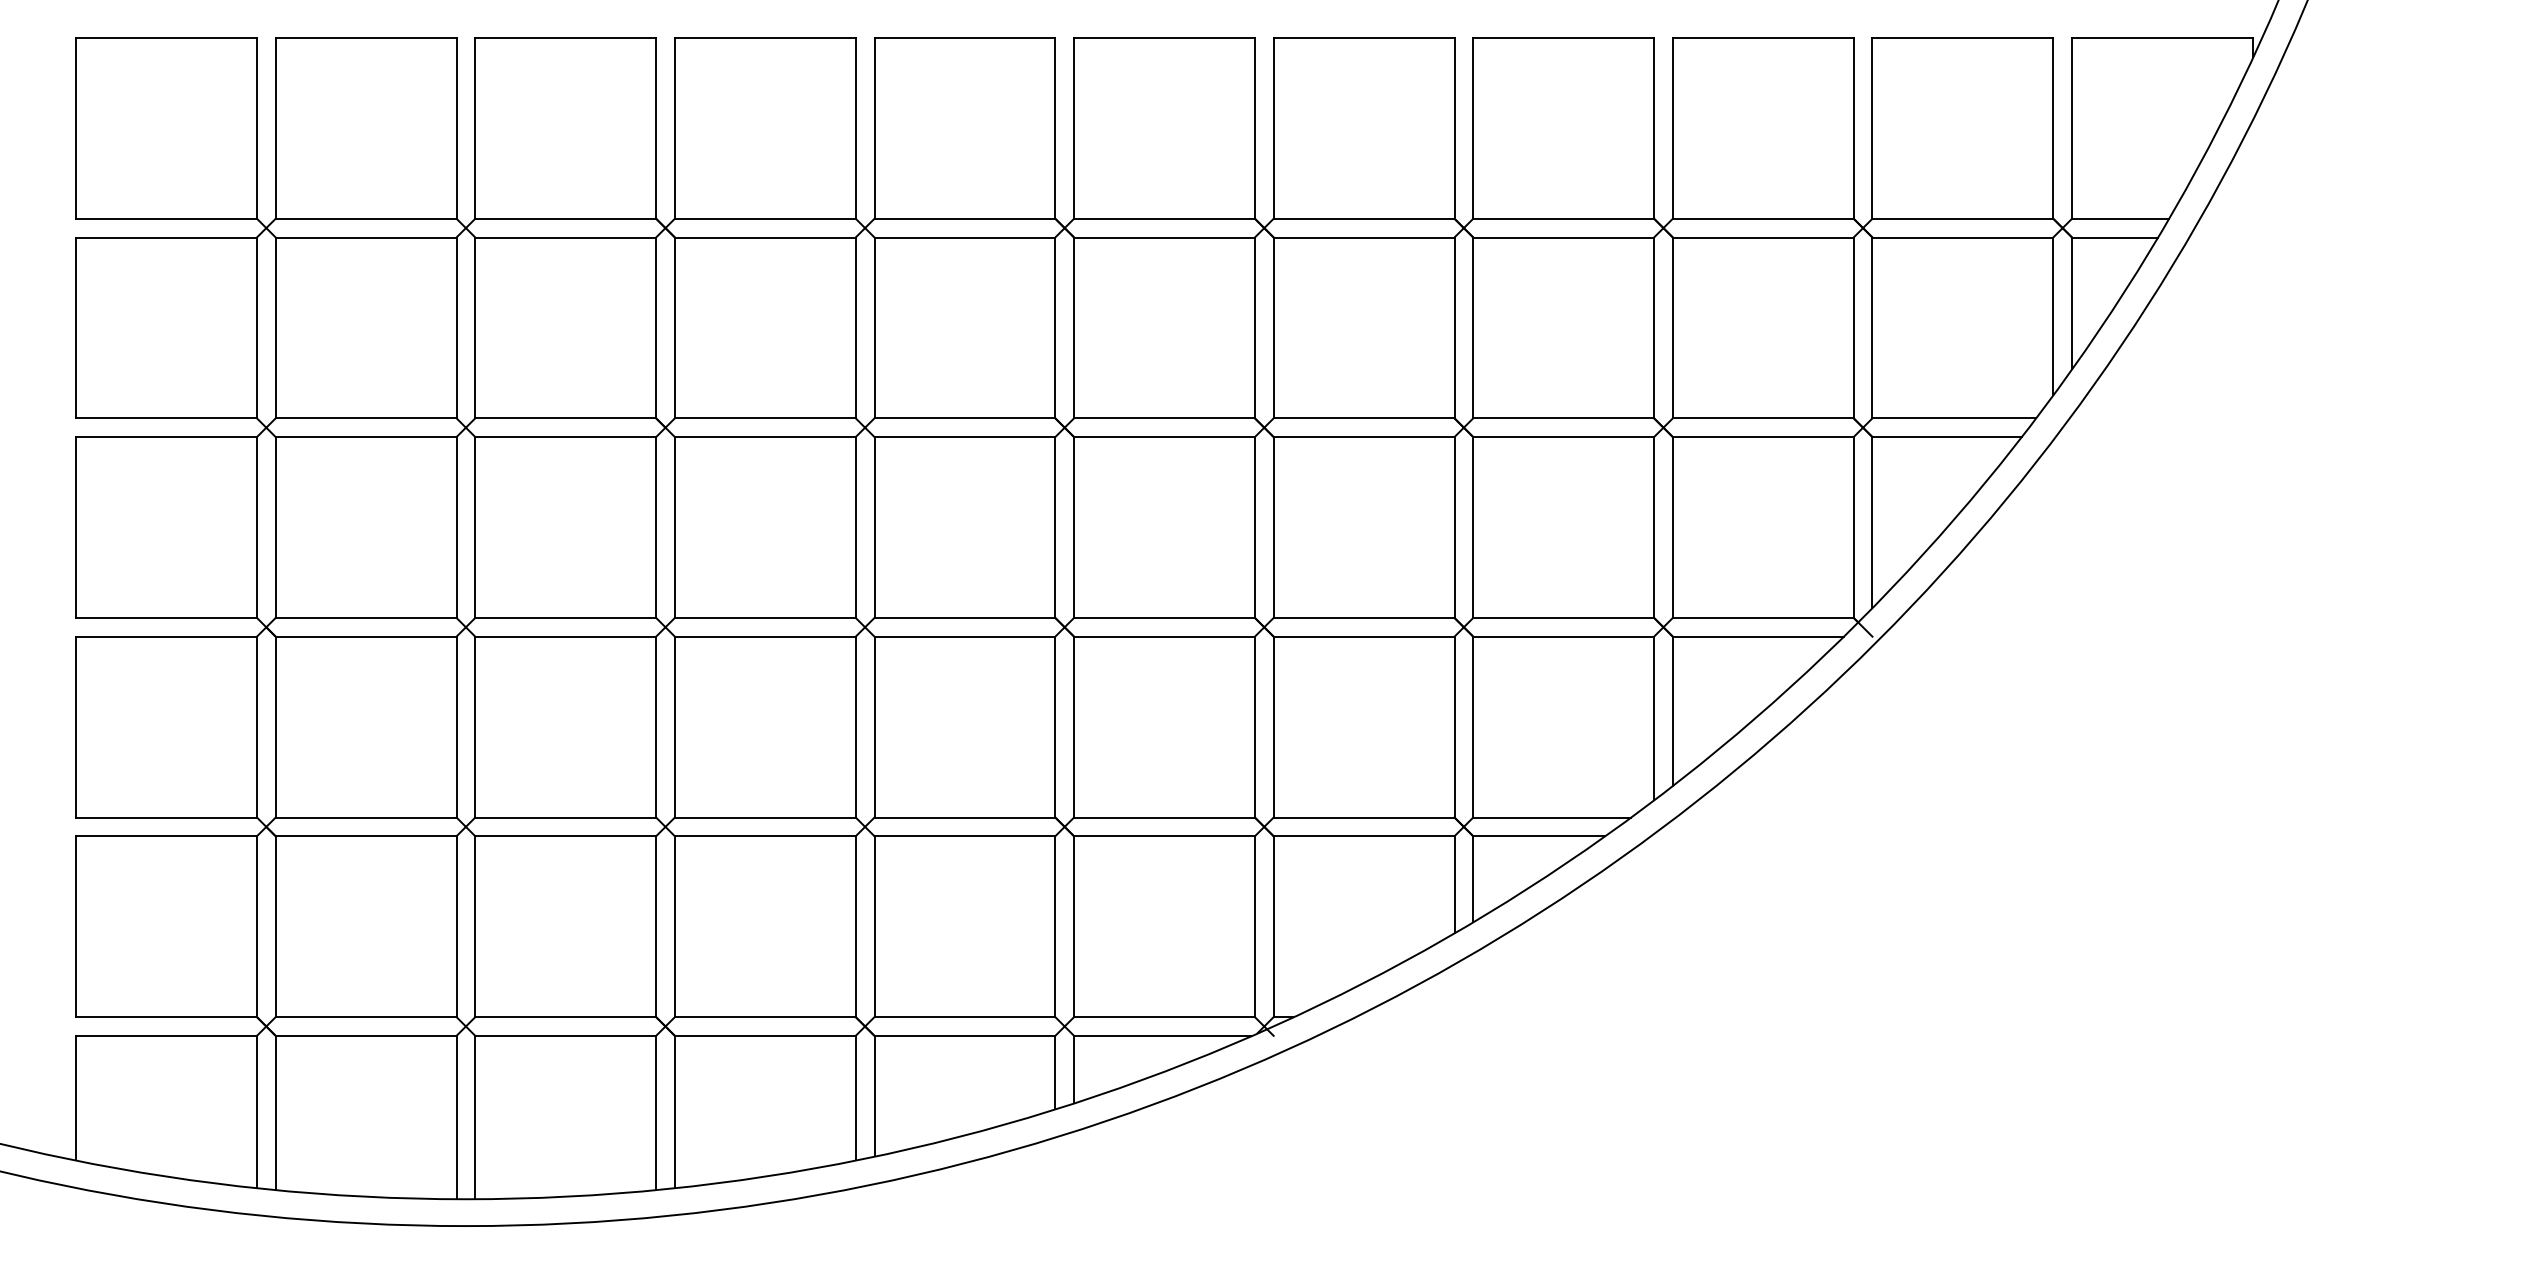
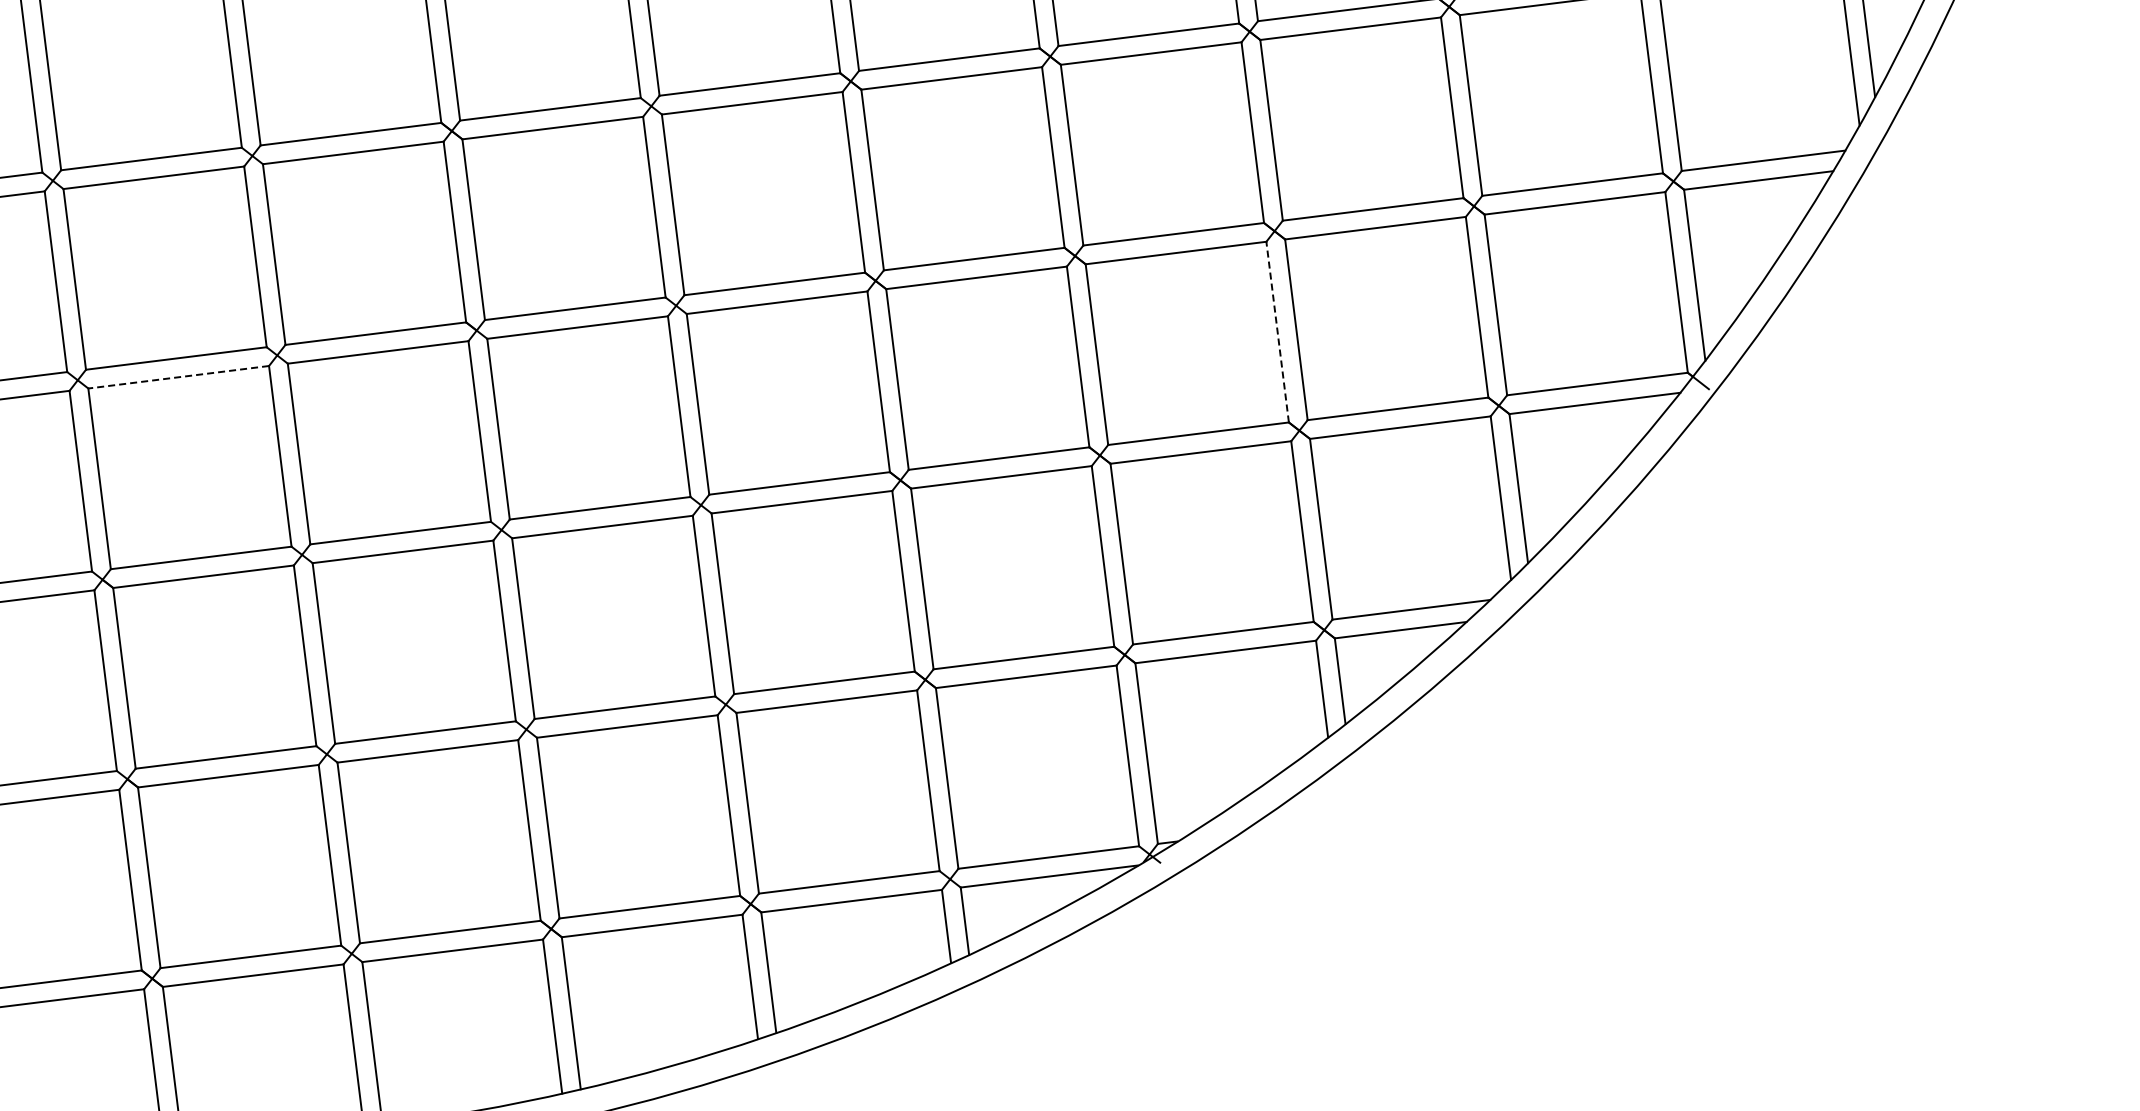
line: (365, 437) -> (178, 377), solid -> dashed
line: (1454, 527) -> (1277, 332), solid -> dashed

